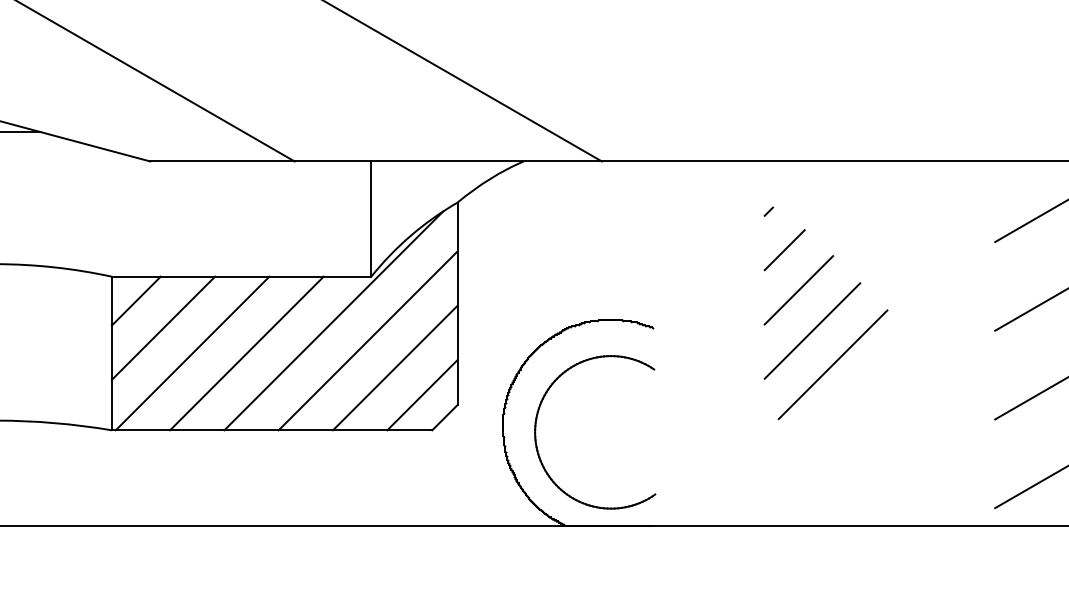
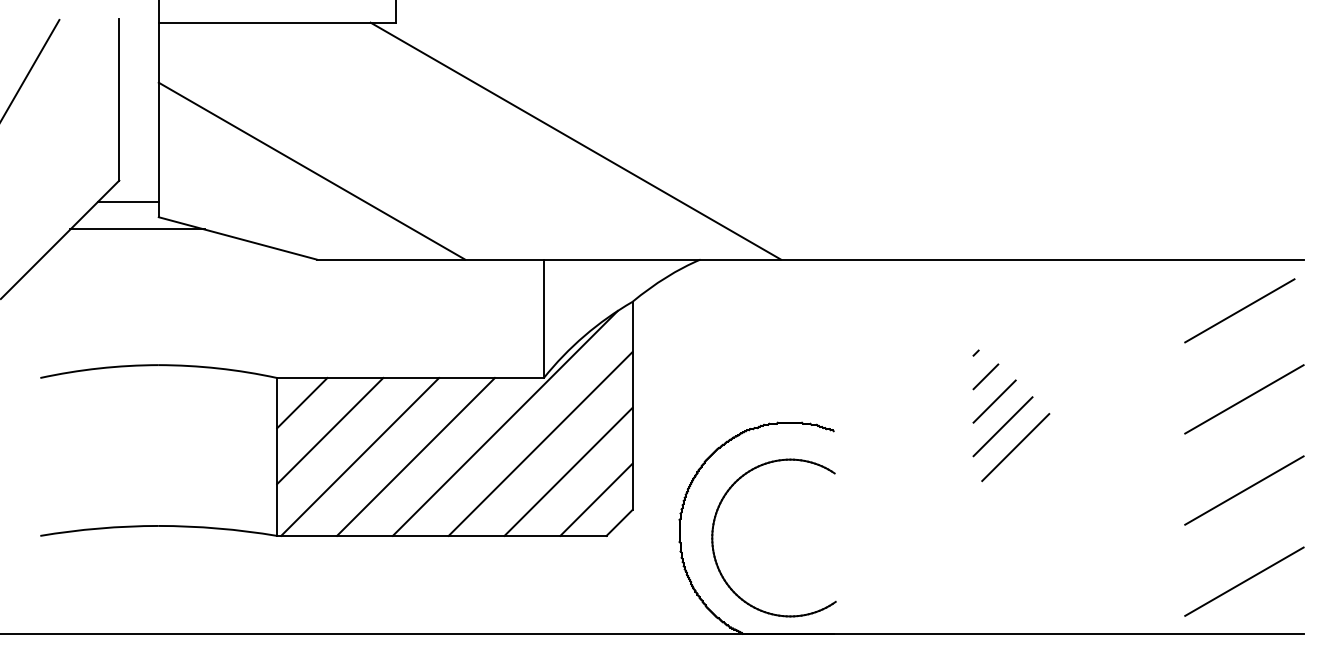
part: (826, 313) -> (1011, 415), size x0.6

